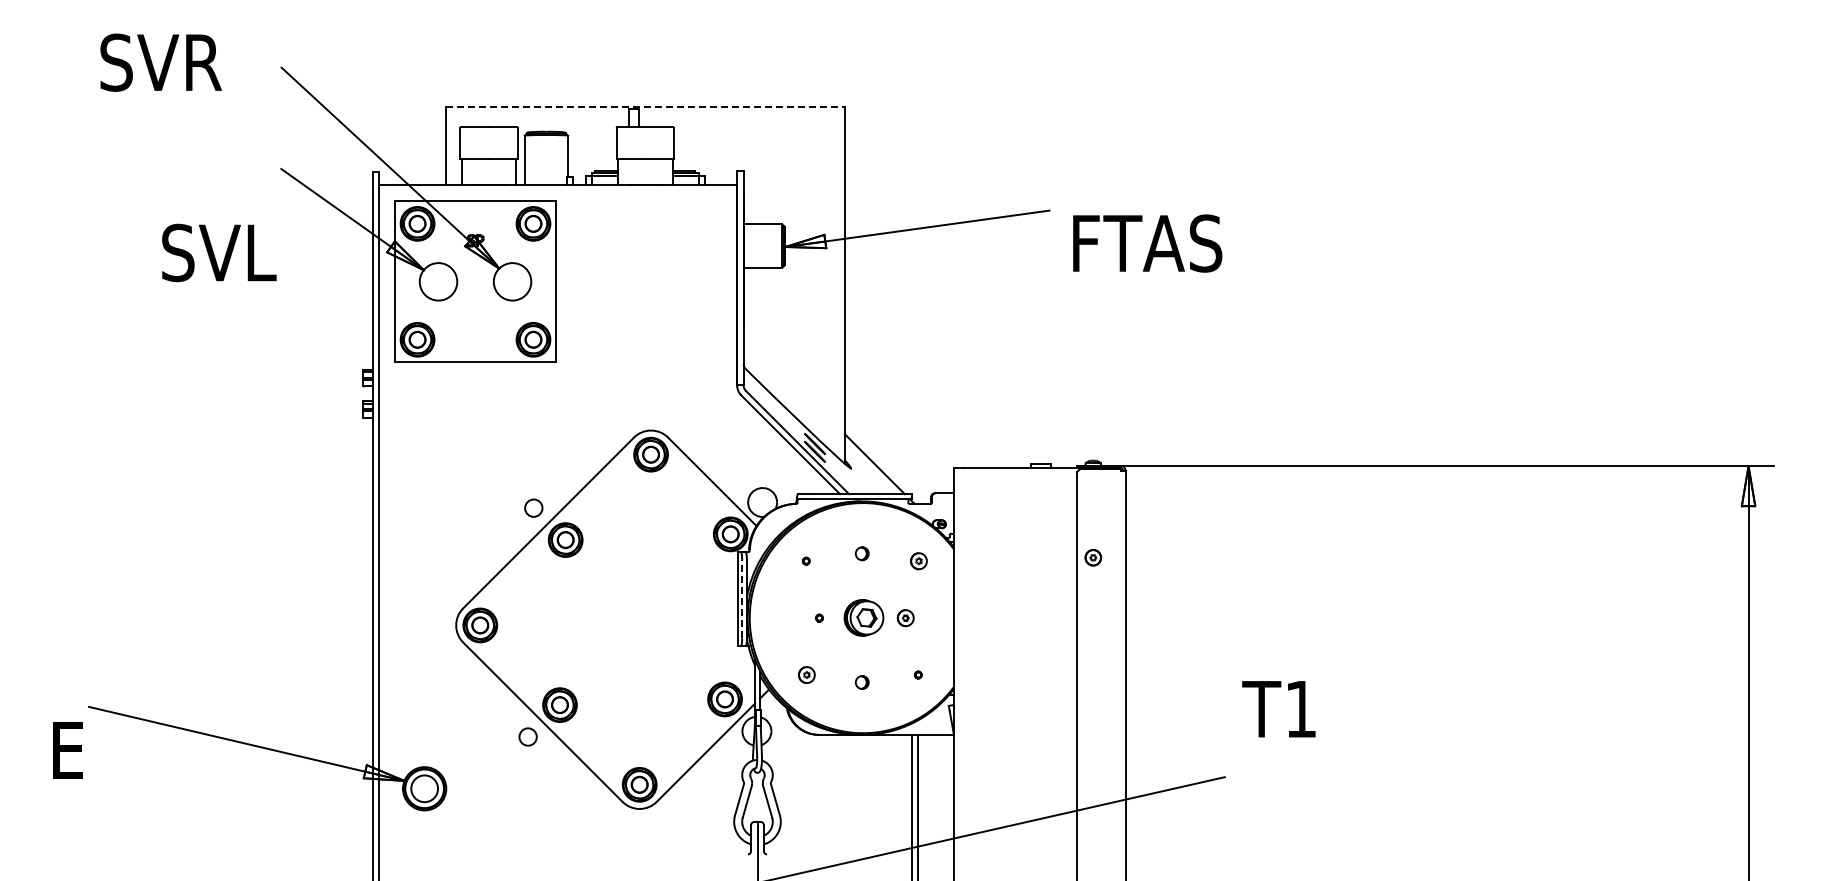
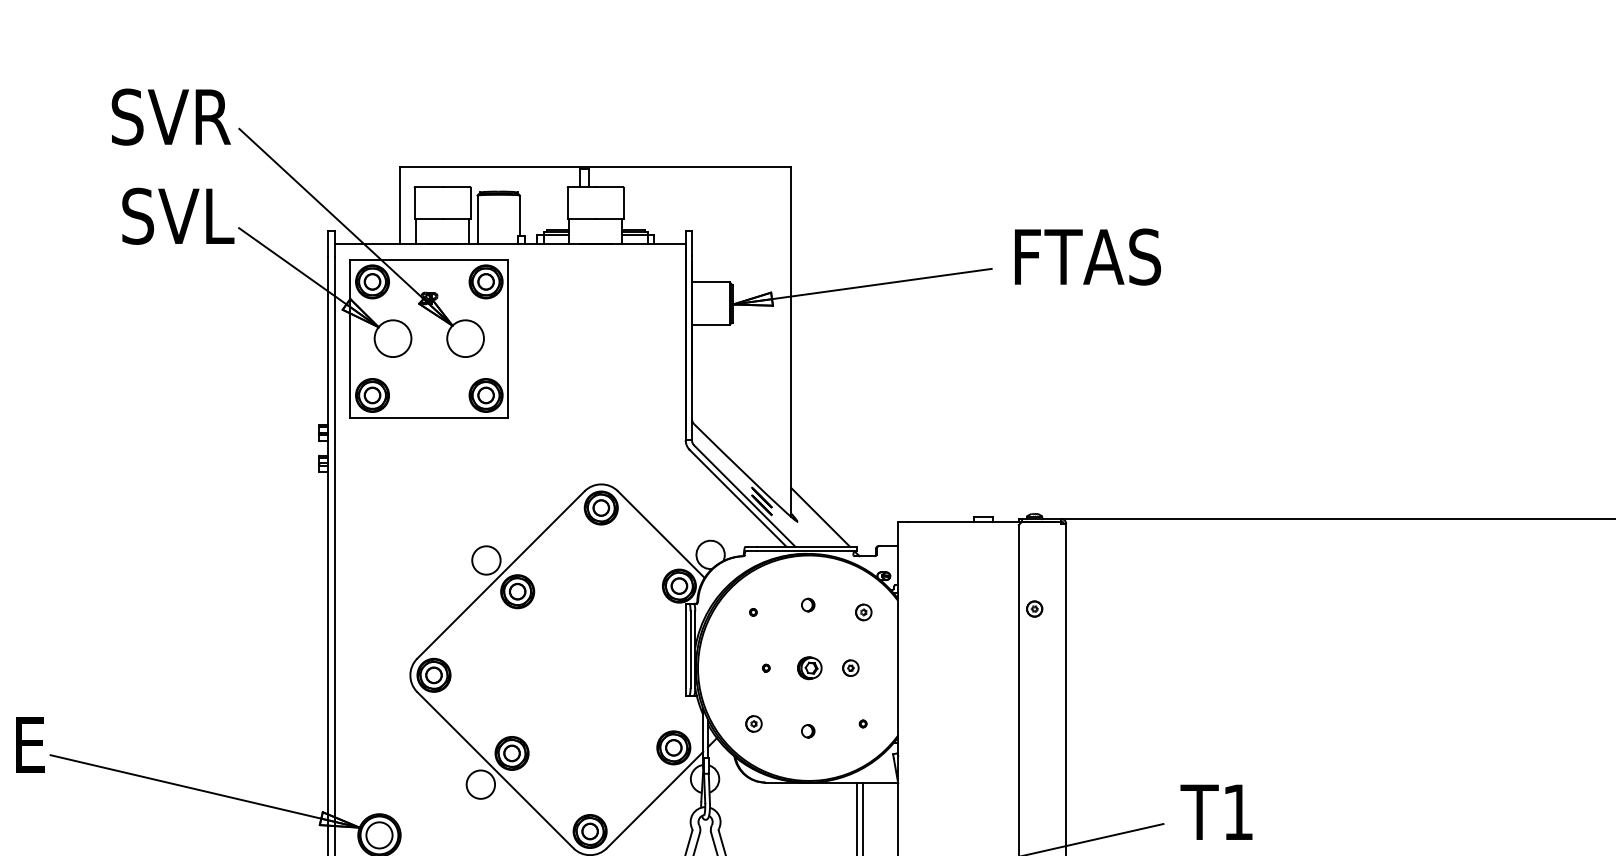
text: (160, 62) -> (170, 116), moved
line: (645, 106) -> (595, 166), dashed -> solid
text: (1147, 243) -> (1087, 257), moved
text: (219, 252) -> (178, 215), moved
circle: (533, 507) -> (486, 559), size x1.67
line: (742, 598) -> (690, 648), dashed -> solid
part: (863, 618) -> (809, 668), size x0.62
text: (1278, 709) -> (1216, 812), moved
circle: (527, 736) -> (480, 784), size x1.67
text: (67, 750) -> (29, 744), moved

